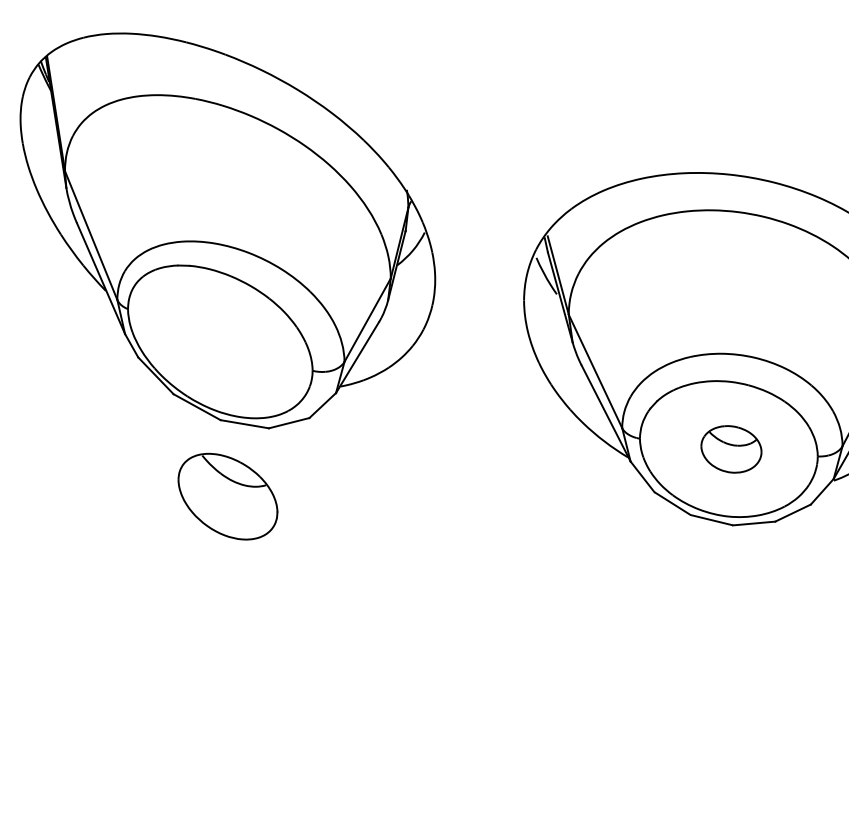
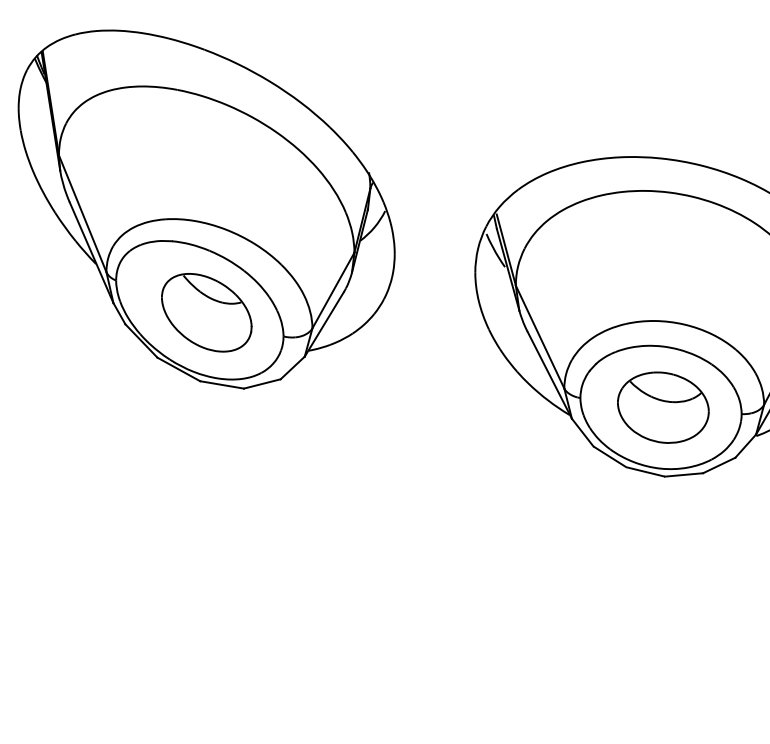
part: (731, 449) -> (663, 407), size x1.67
part: (227, 496) -> (206, 312), moved

